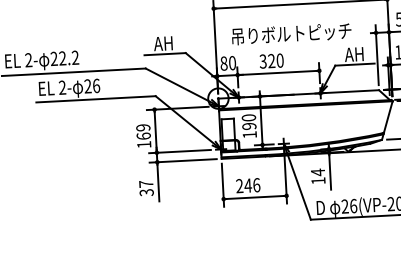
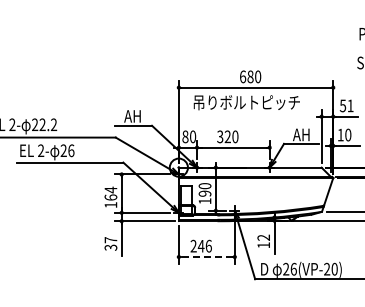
text: (291, 33) -> (246, 102), moved
text: (142, 127) -> (110, 189), 169 -> 164
text: (317, 172) -> (263, 237), 14 -> 12
line: (254, 198) -> (206, 257), solid -> dashed

